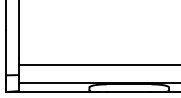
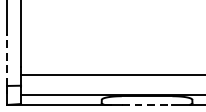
line: (6, 52) -> (7, 59), solid -> dashed
line: (129, 92) -> (147, 105), solid -> dashed

